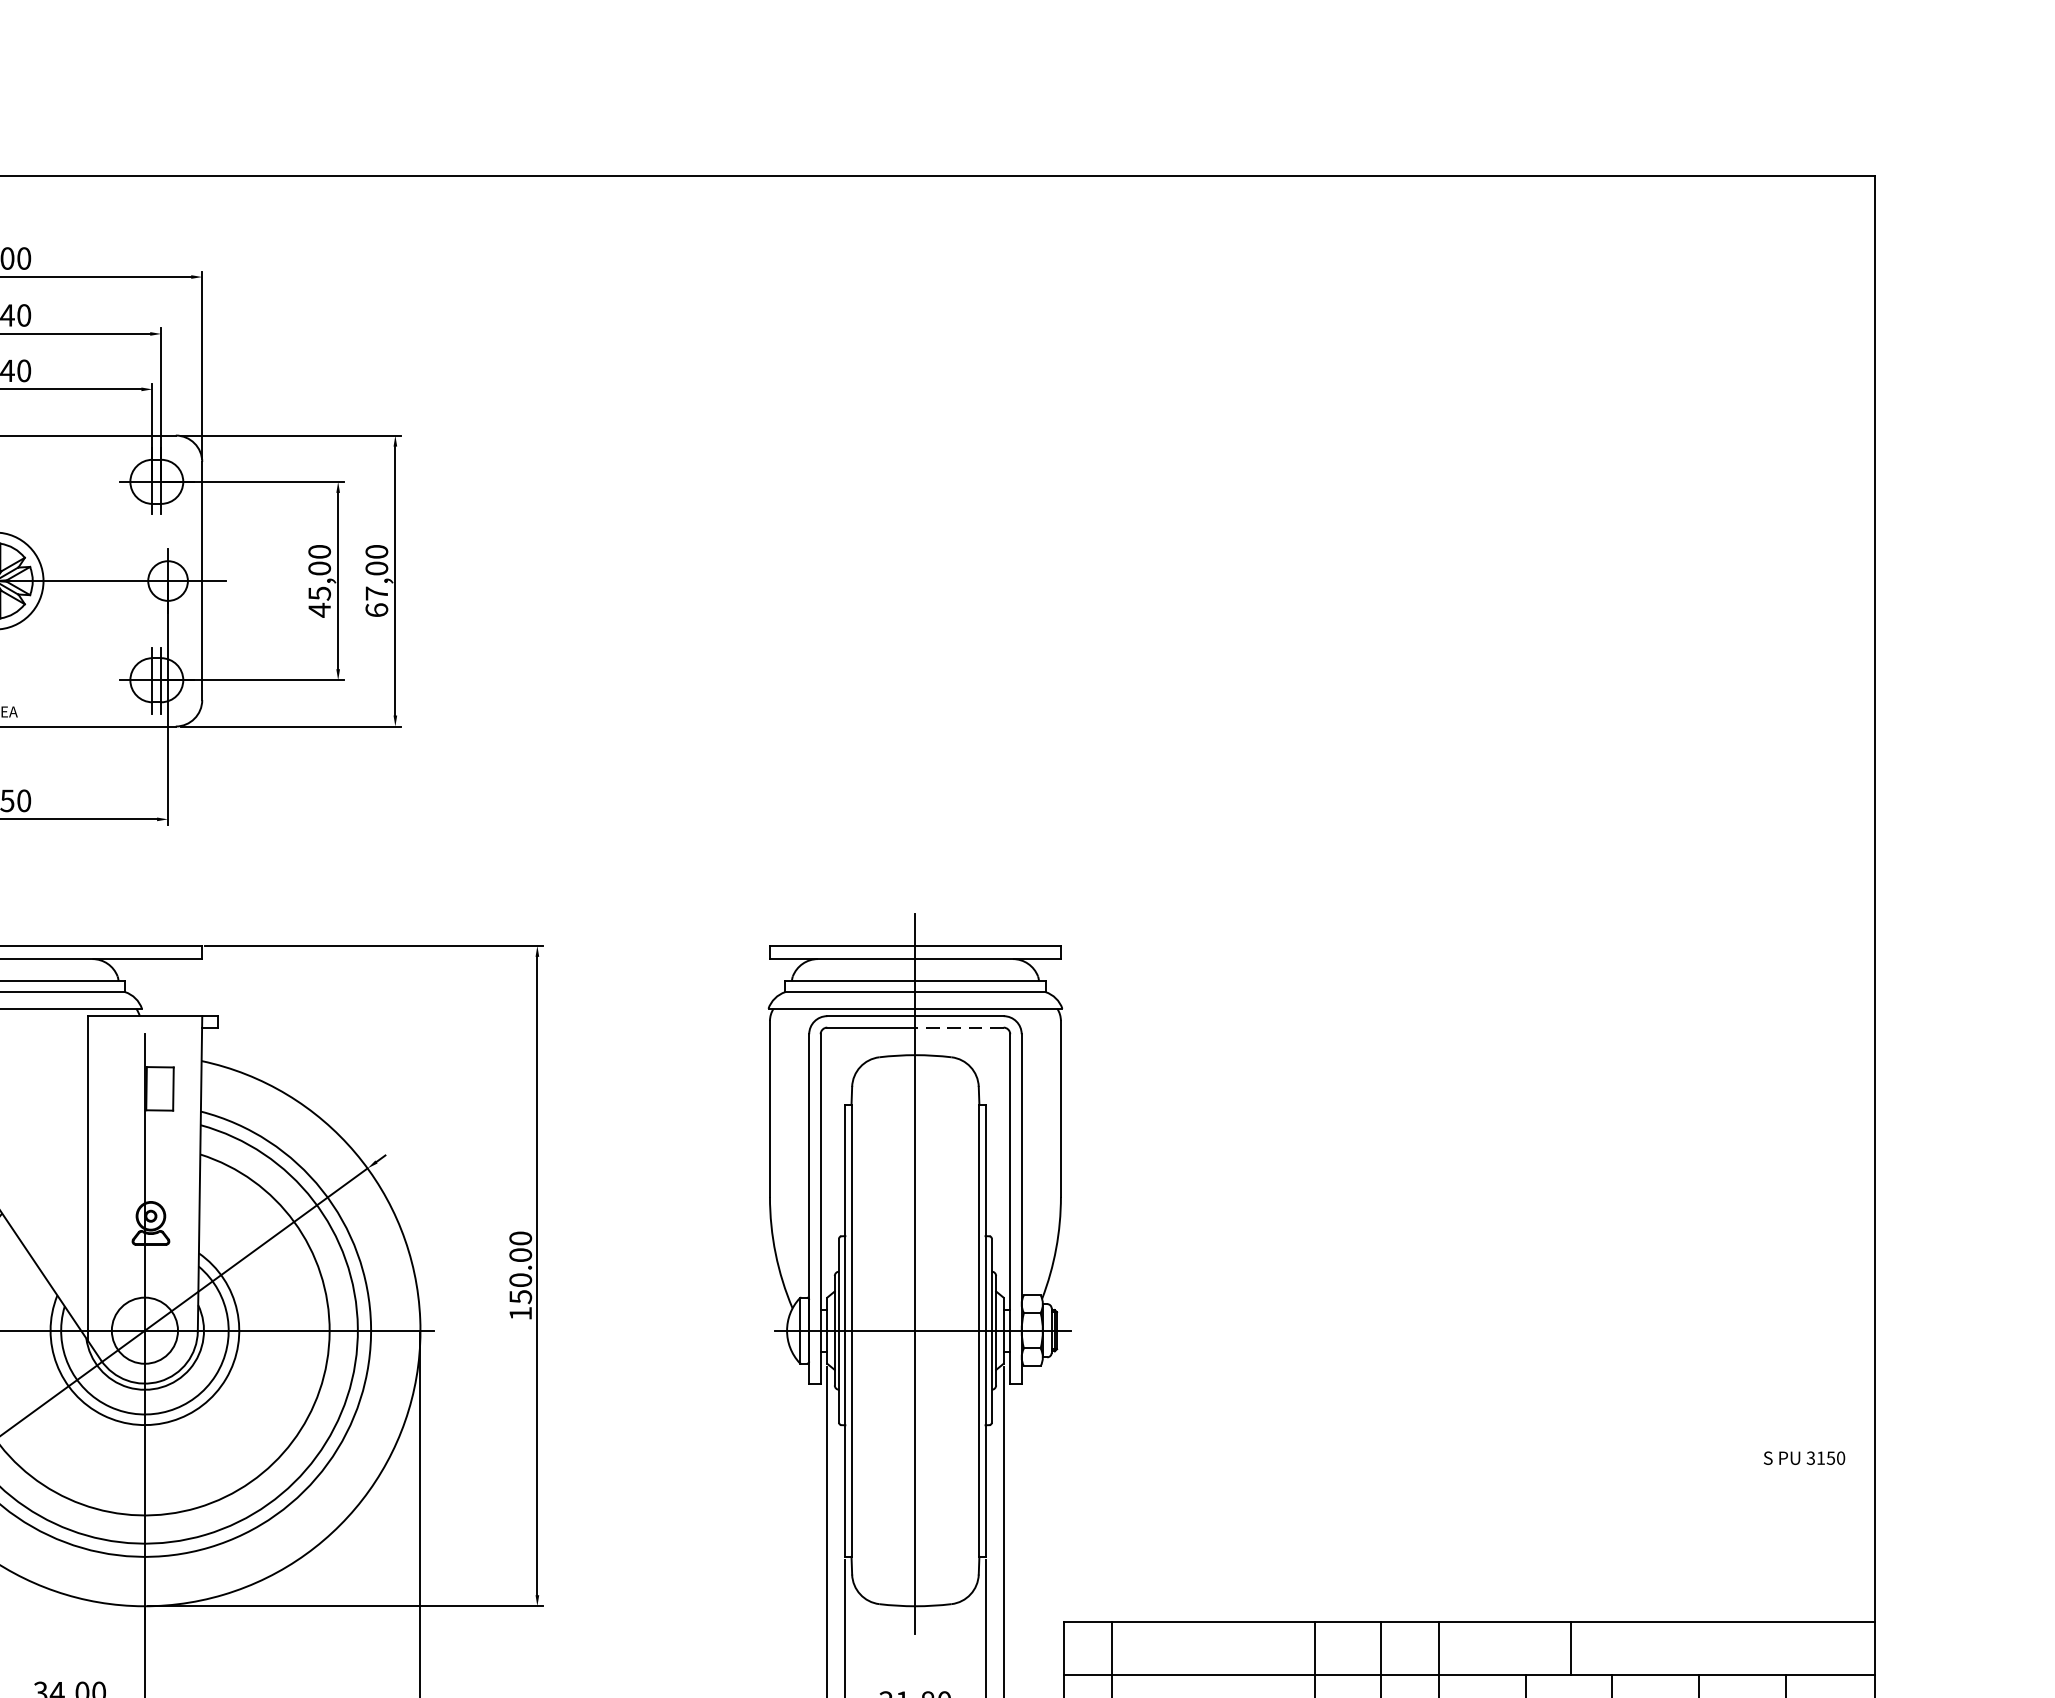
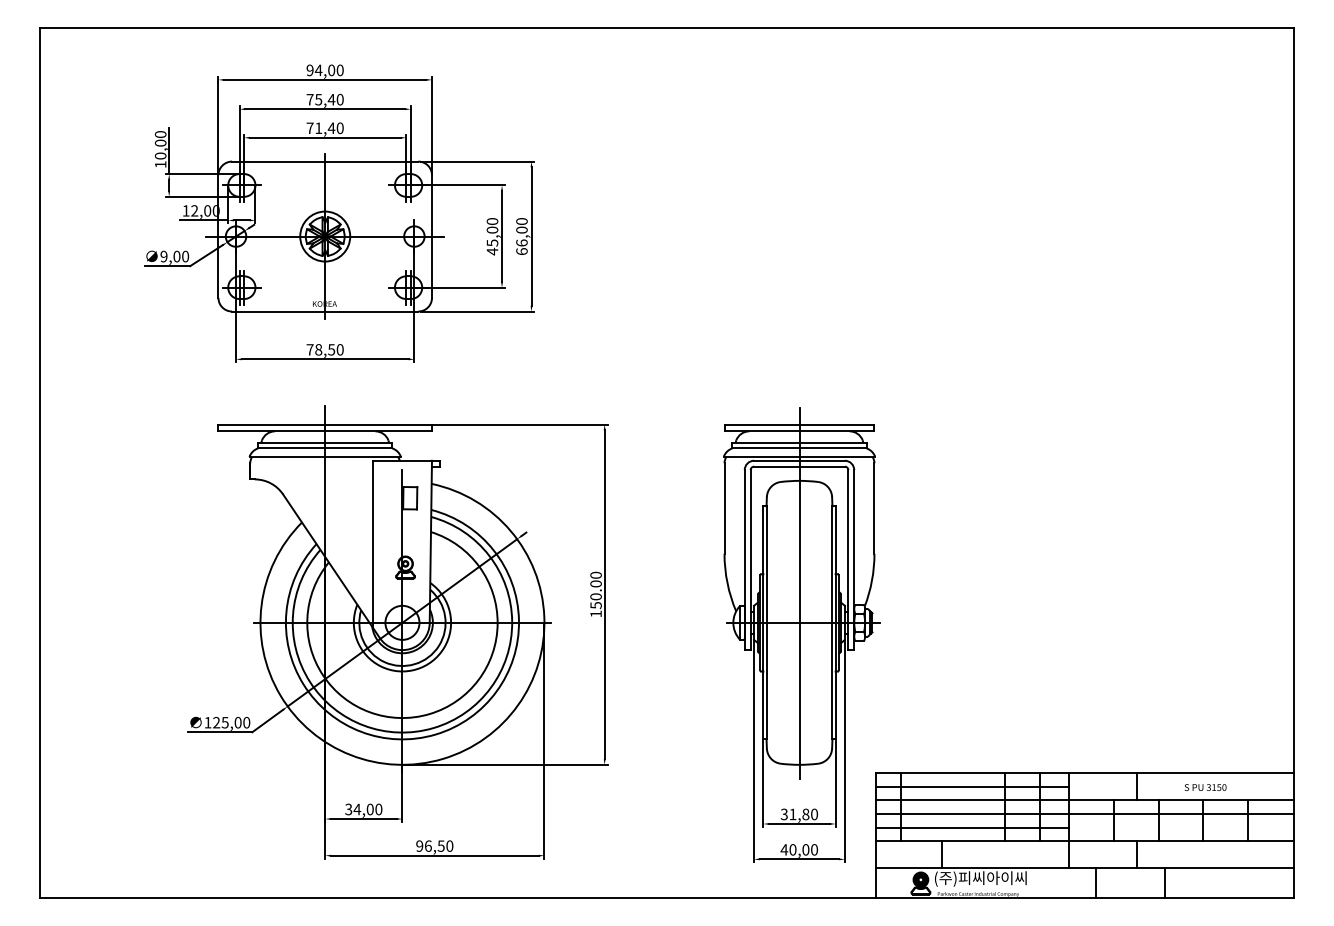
text: (375, 592) -> (521, 242), 67,00 -> 66,00
line: (960, 1027) -> (822, 466), dashed -> solid
text: (1804, 1458) -> (1205, 787), moved
line: (1251, 1648) -> (972, 786), added

